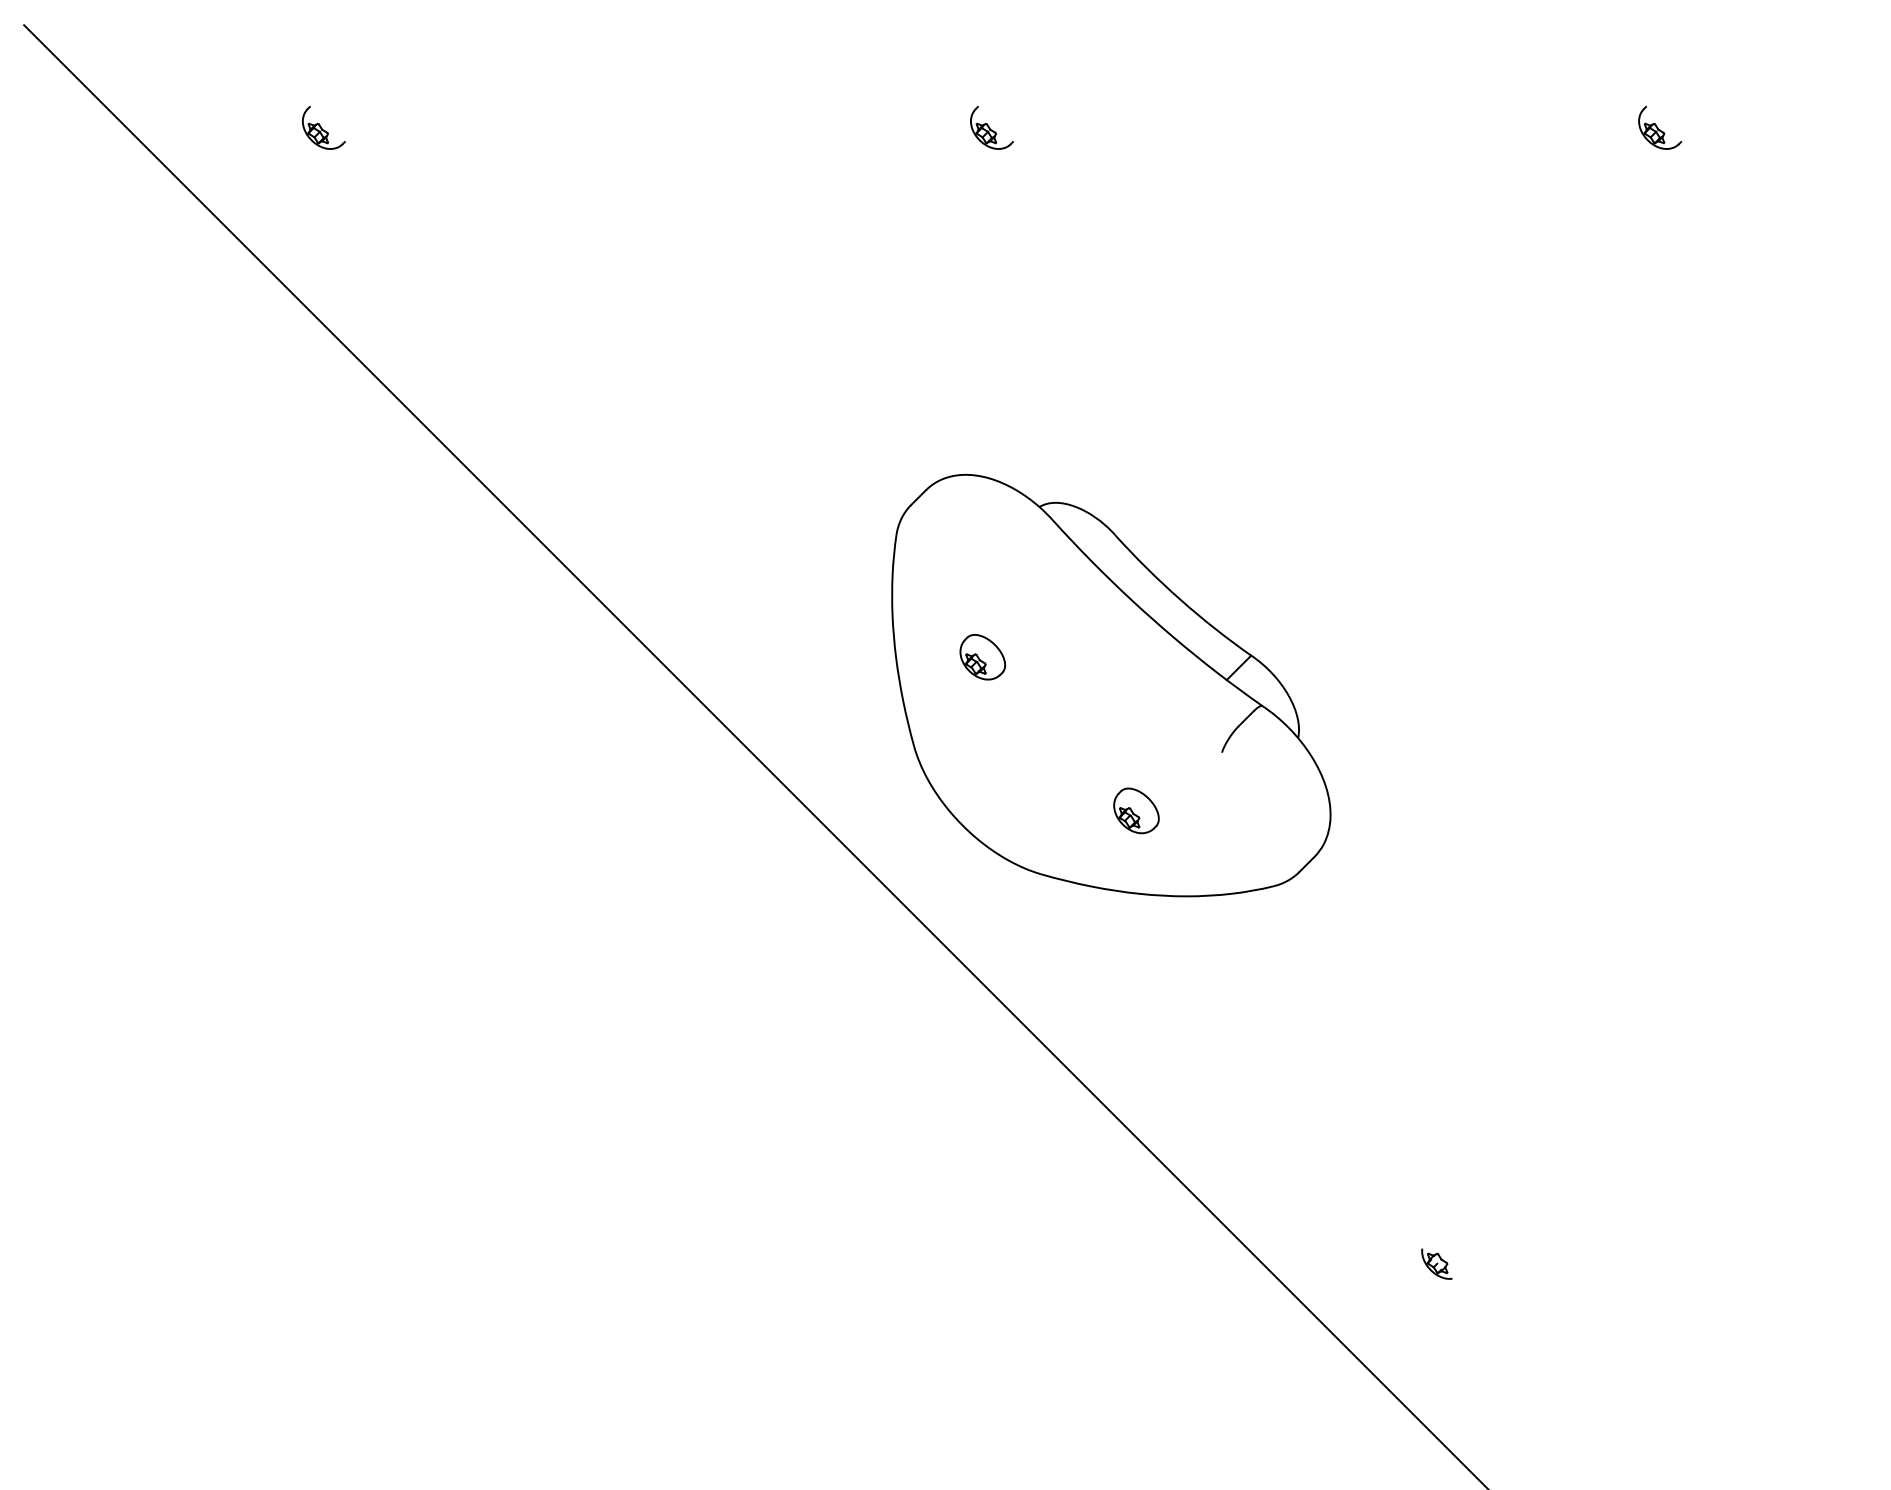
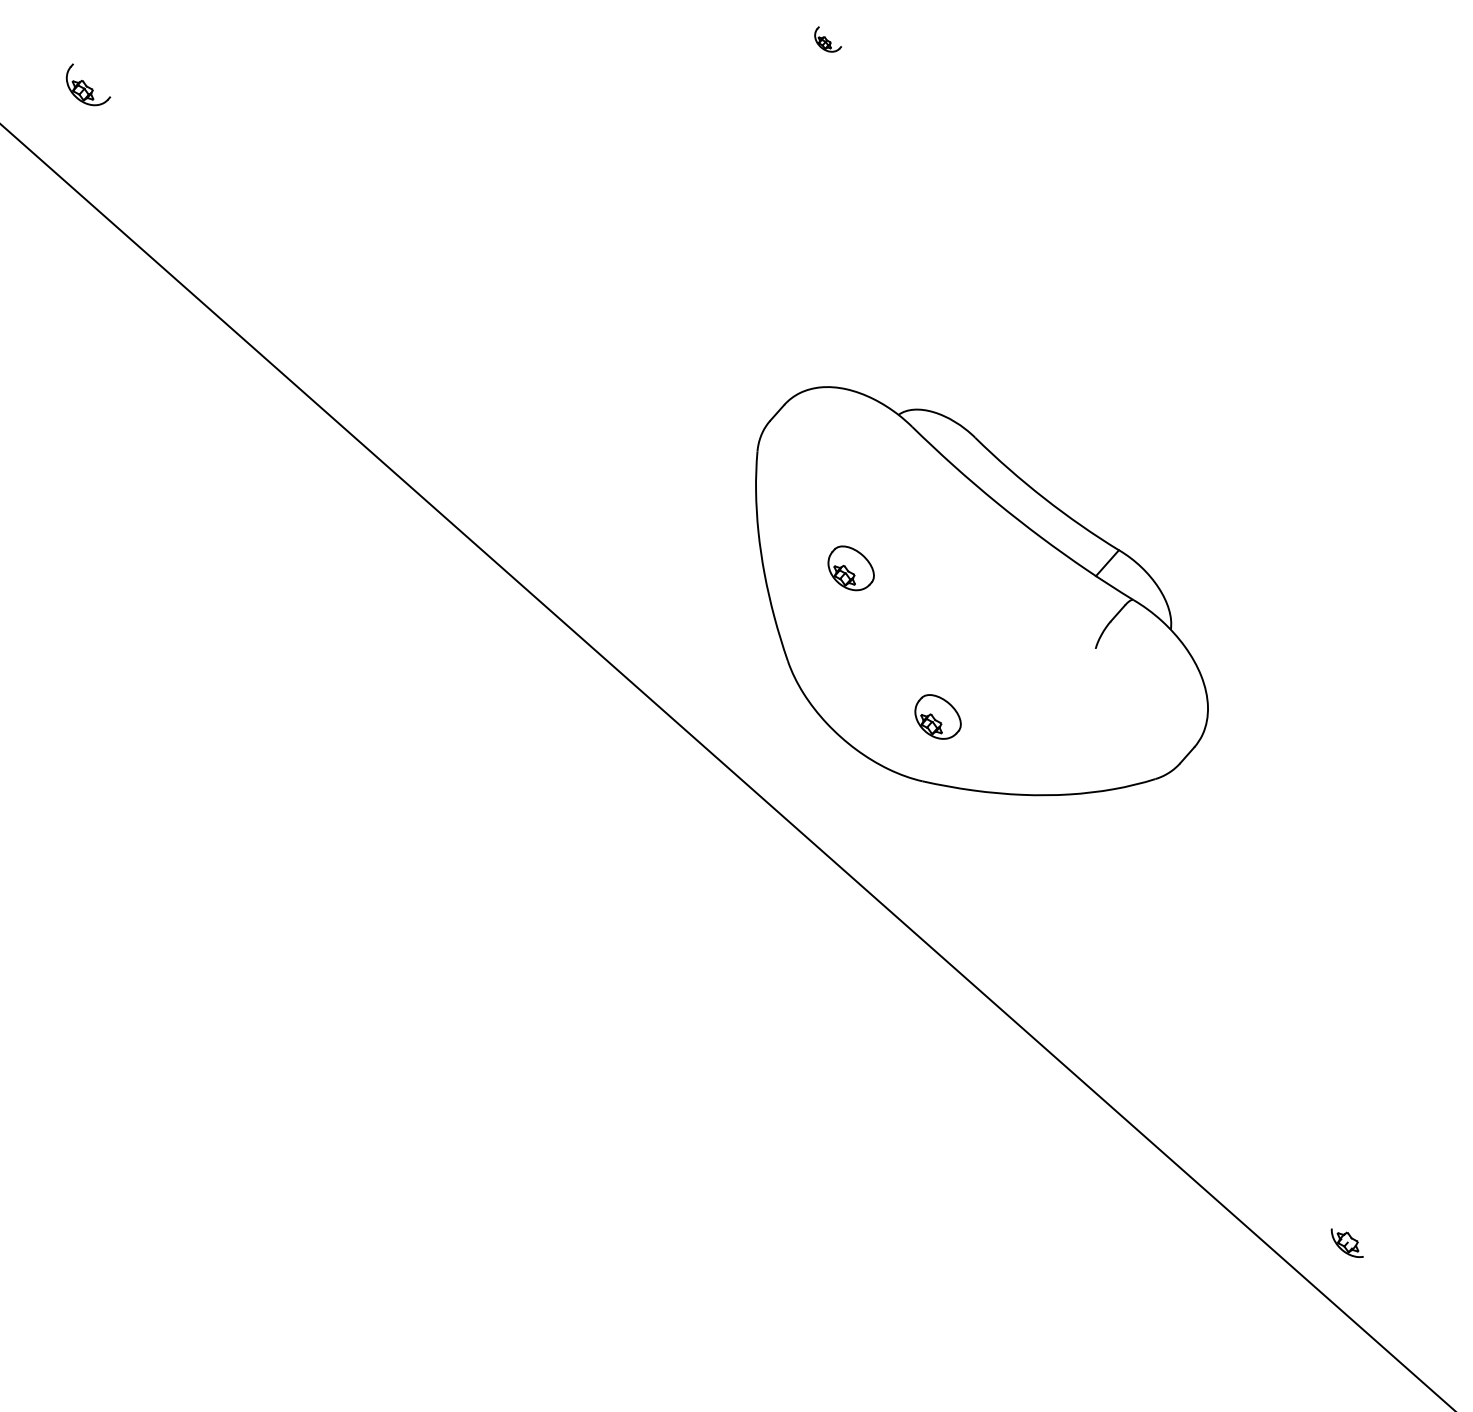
part: (323, 127) -> (87, 84), moved
part: (991, 127) -> (827, 38), size x0.6
part: (1136, 810) -> (938, 716), moved
part: (1436, 1263) -> (1346, 1242), moved

